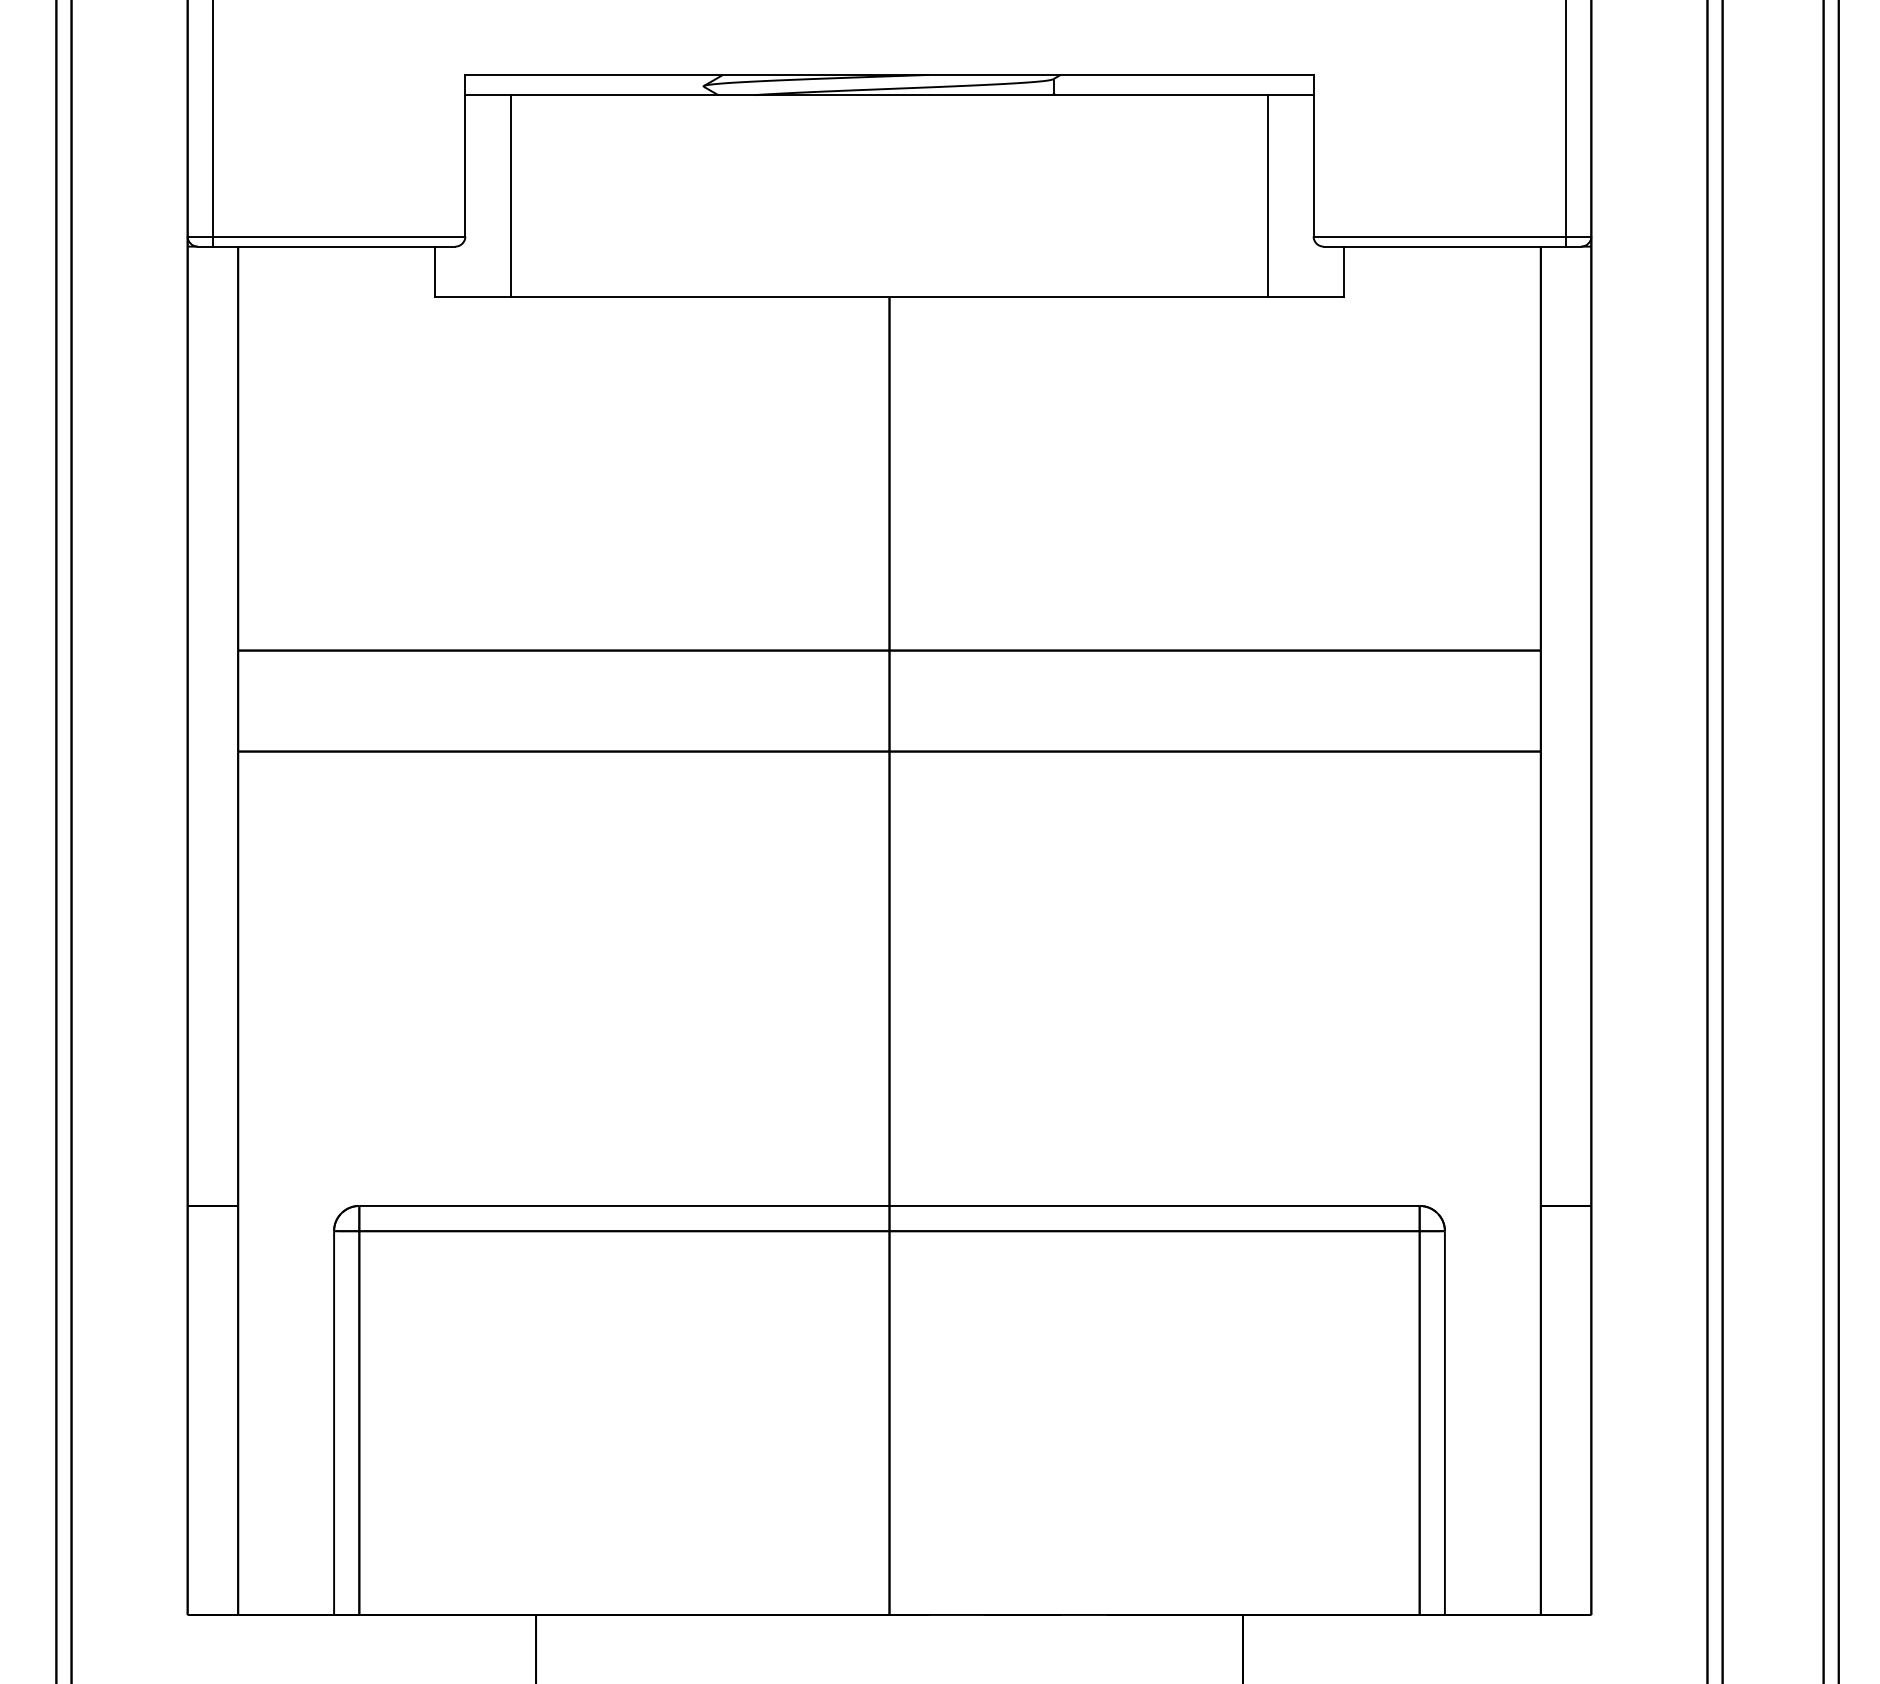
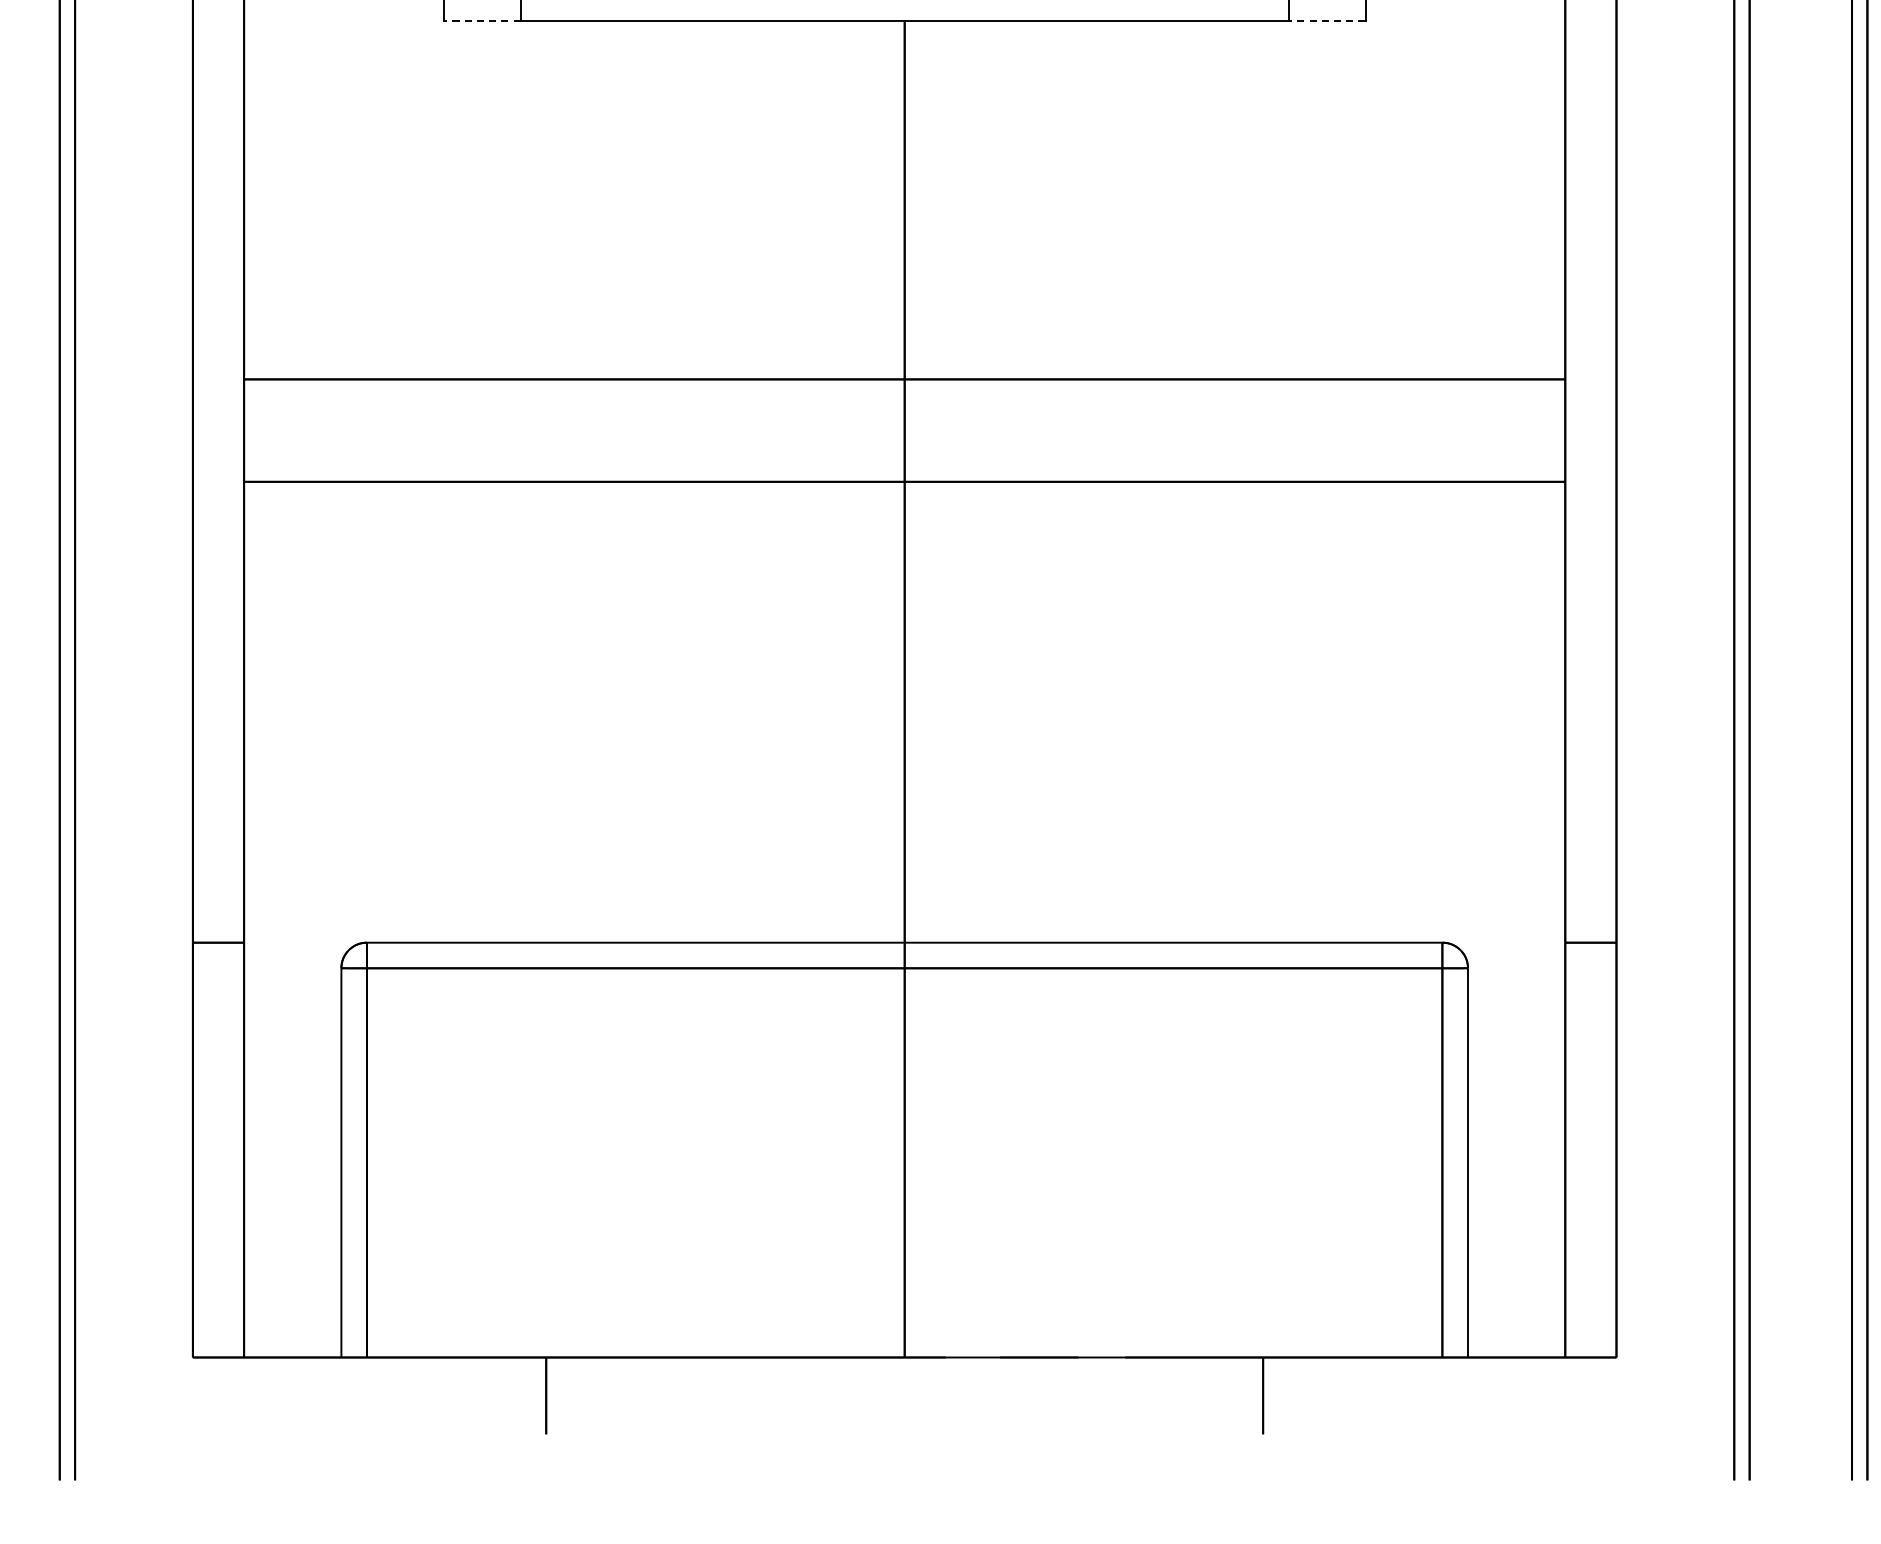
line: (472, 297) -> (481, 21), solid -> dashed
line: (1306, 297) -> (1327, 21), solid -> dashed

